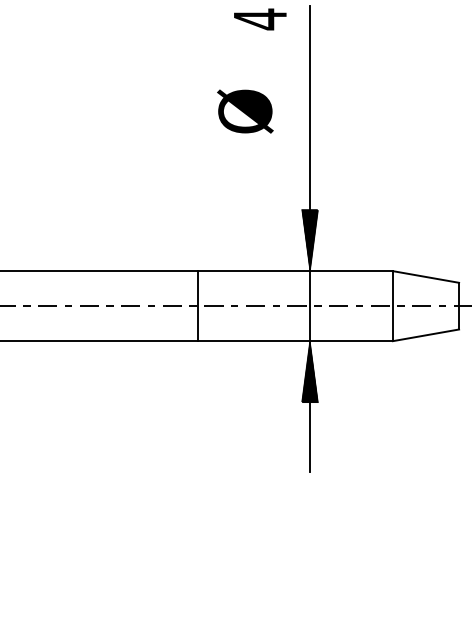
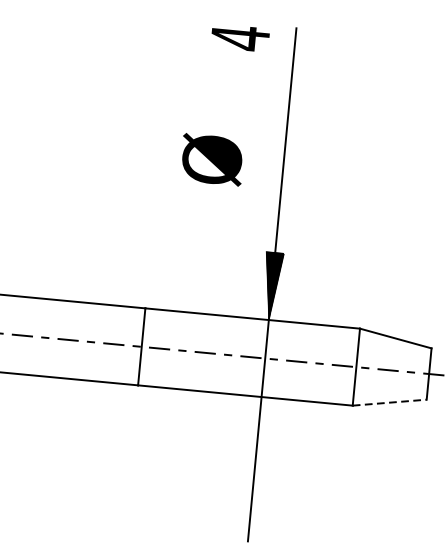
text: (245, 111) -> (212, 159), moved
line: (426, 335) -> (390, 402), solid -> dashed
hatch: (310, 371) -> (258, 430), removed

